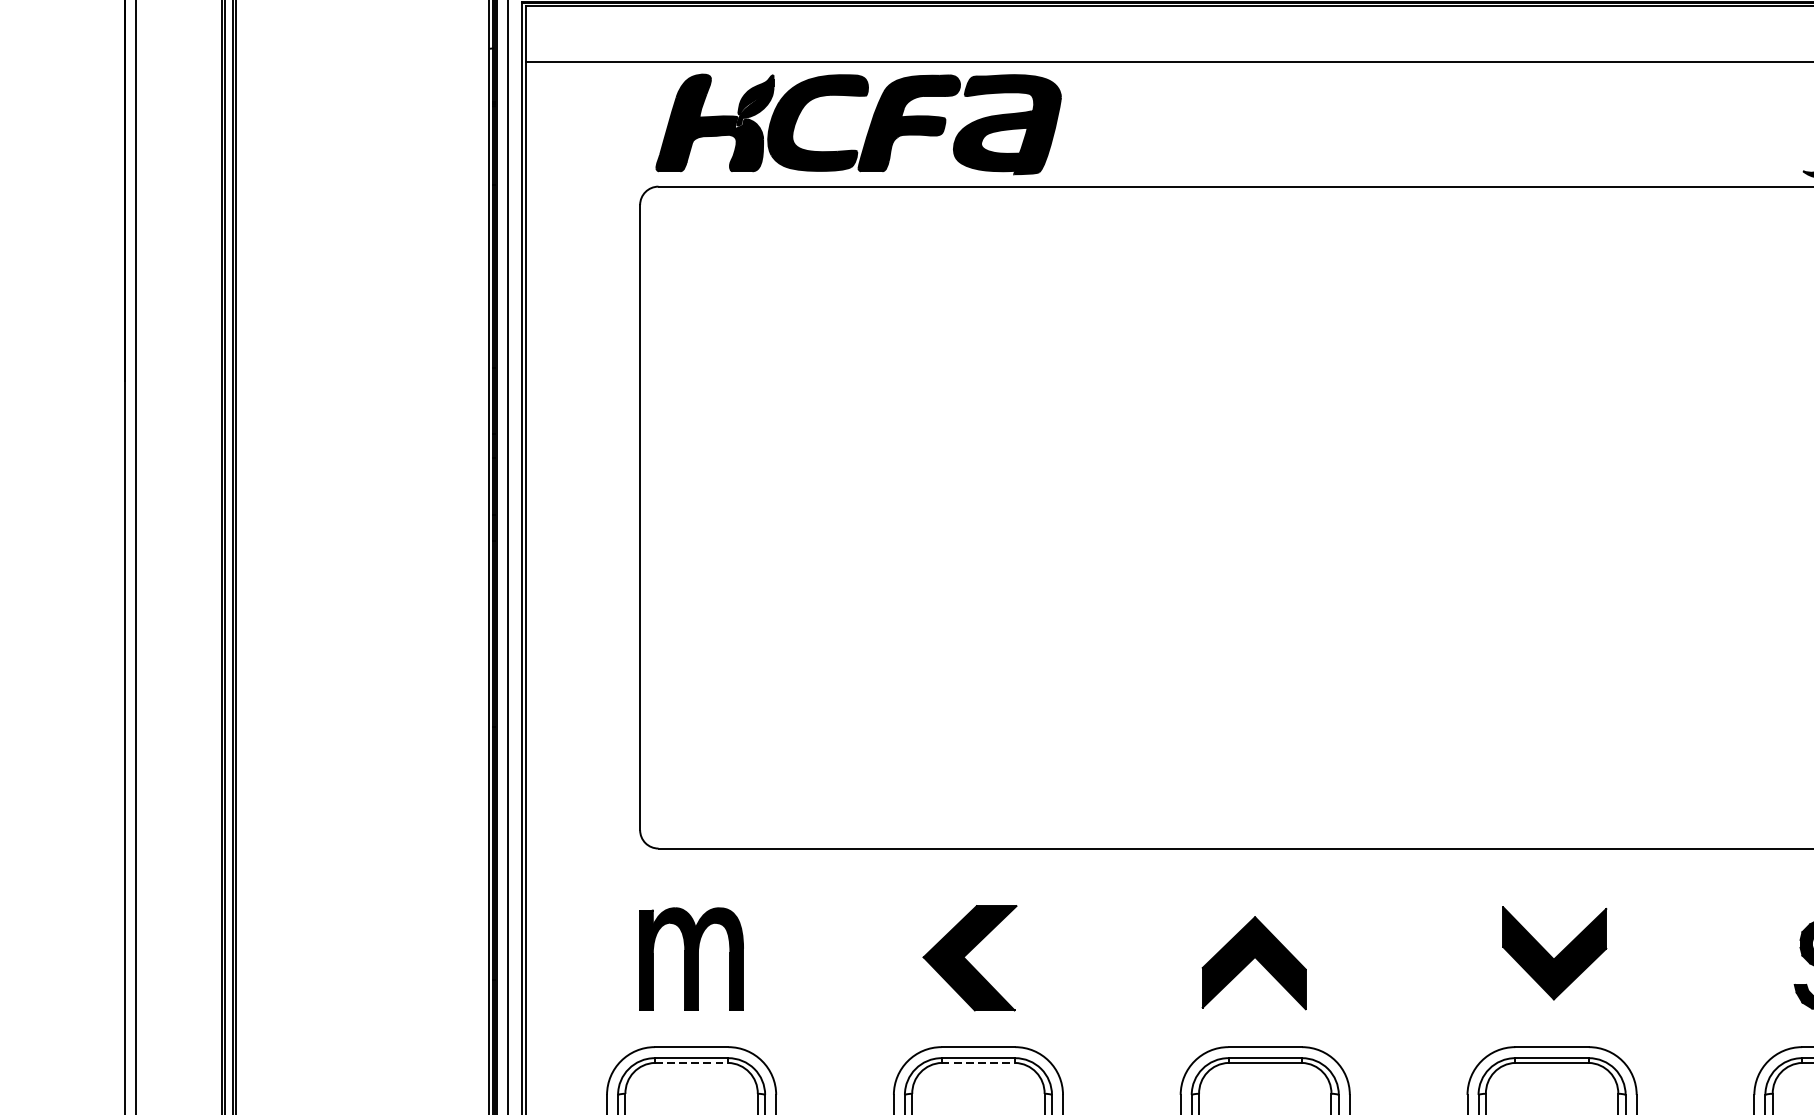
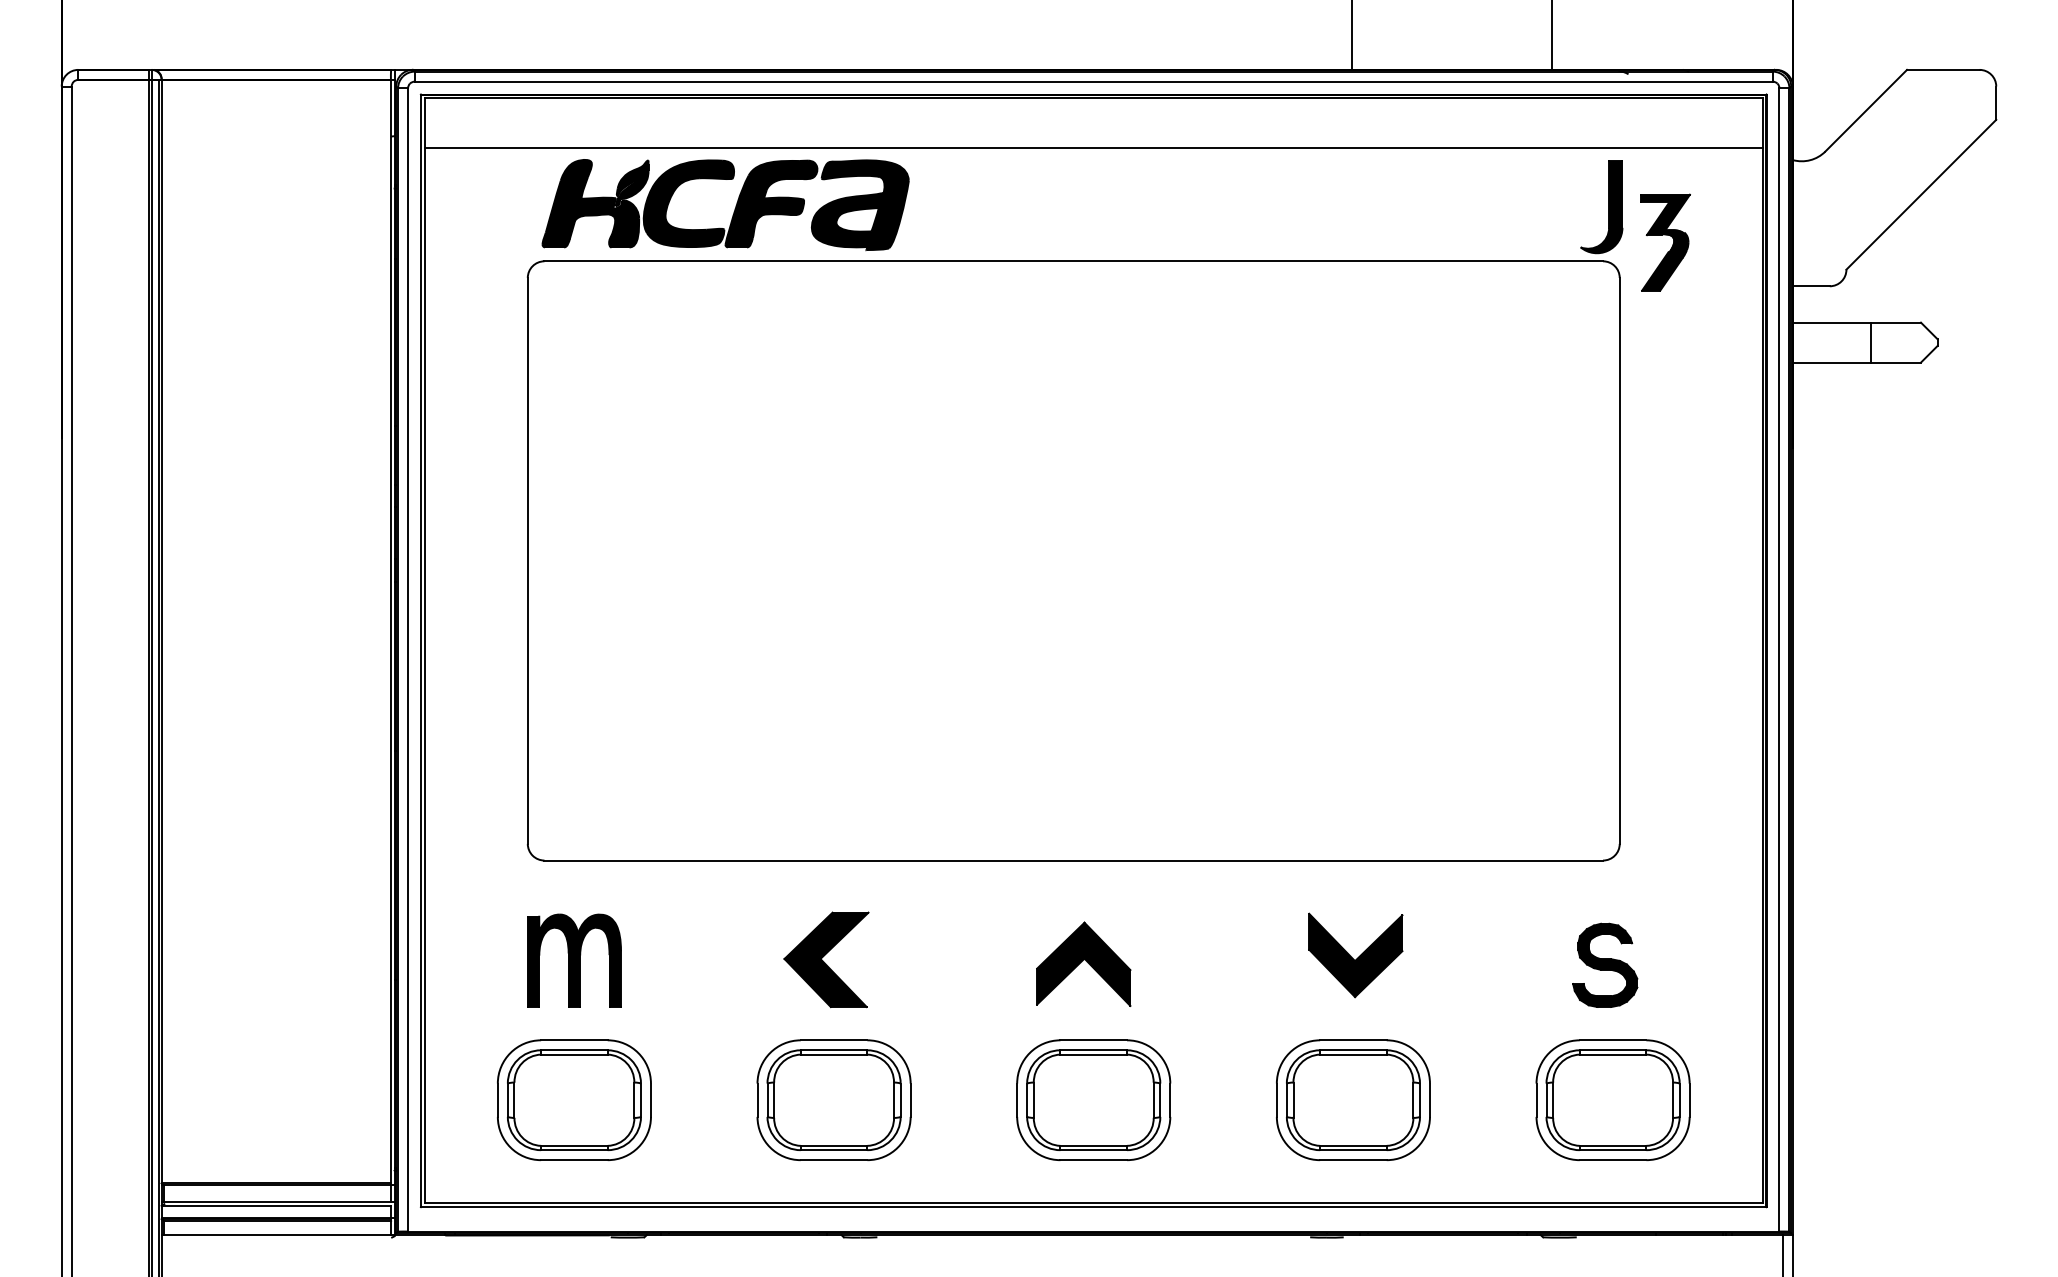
line: (691, 1062) -> (574, 1054), dashed -> solid
line: (978, 1062) -> (834, 1054), dashed -> solid

